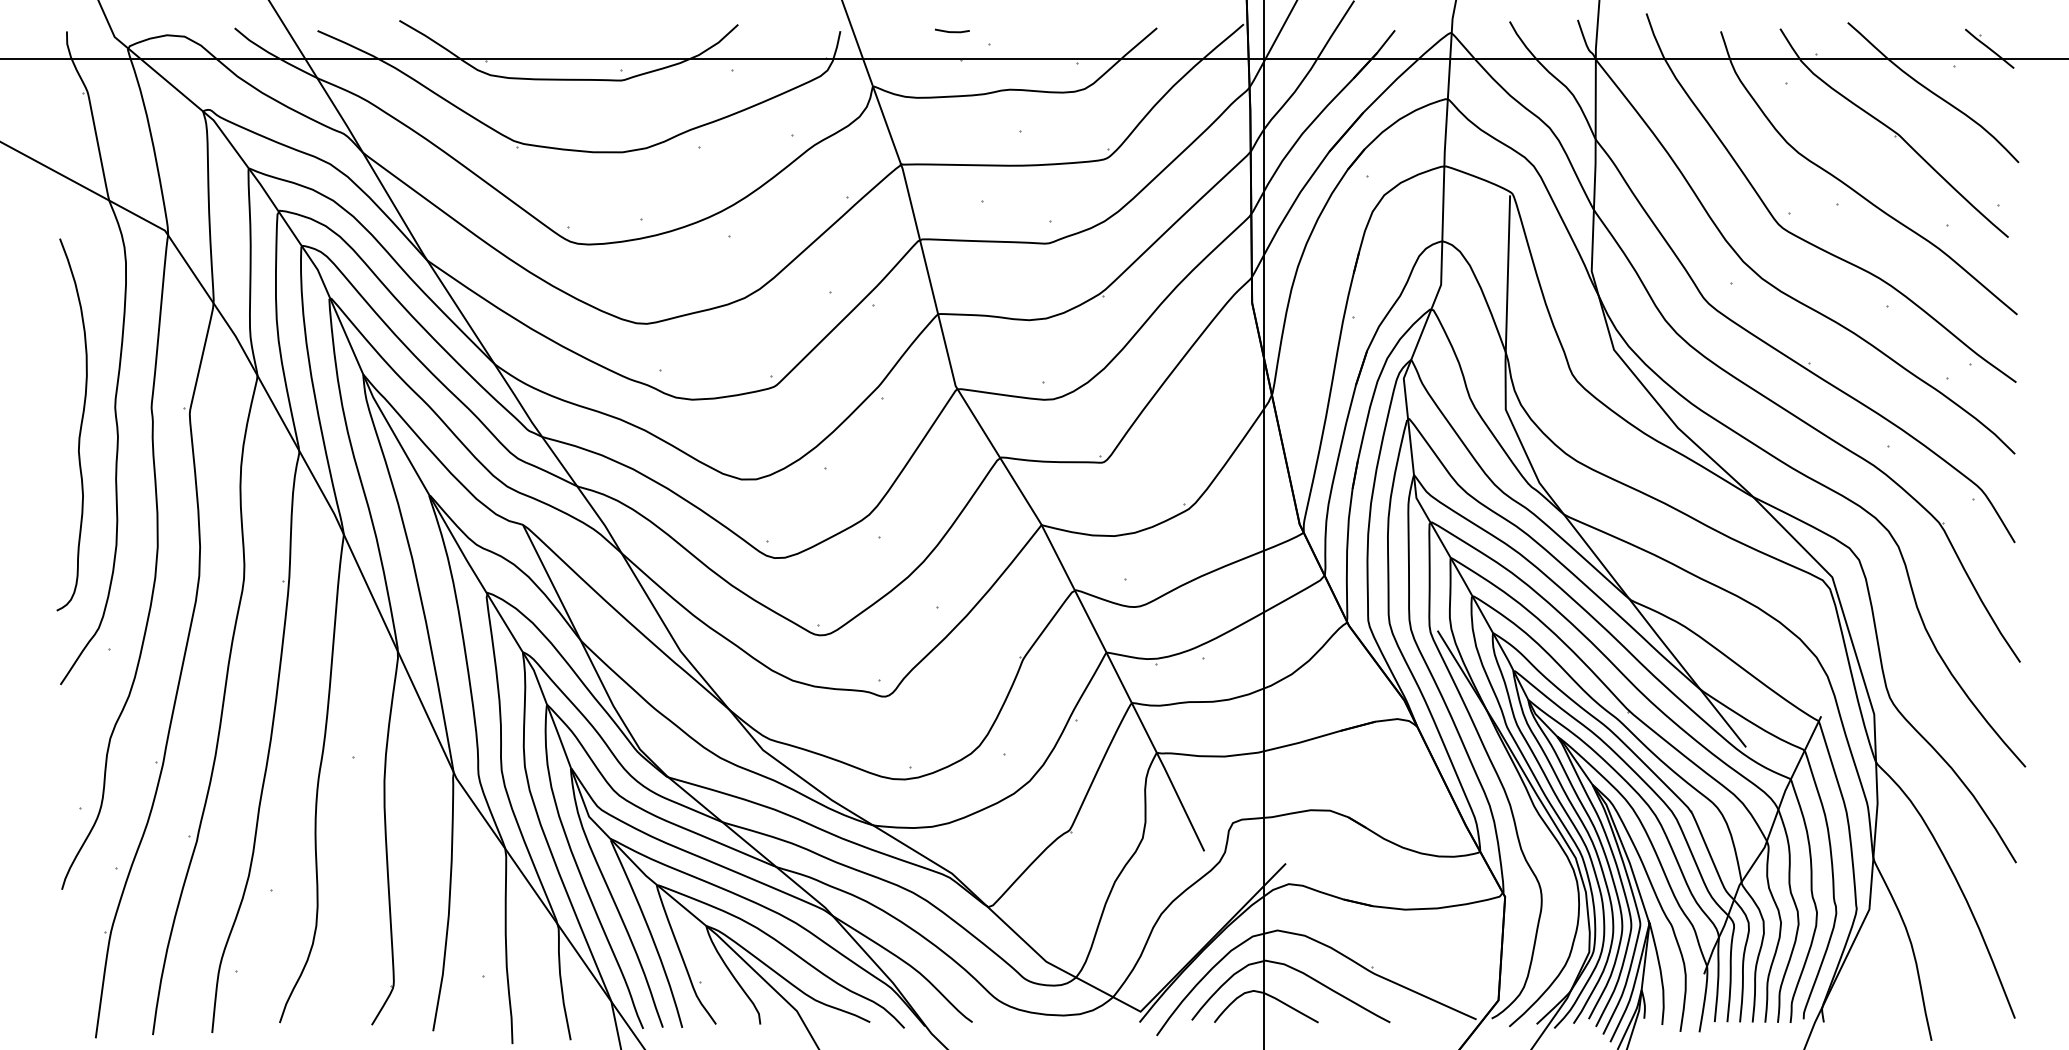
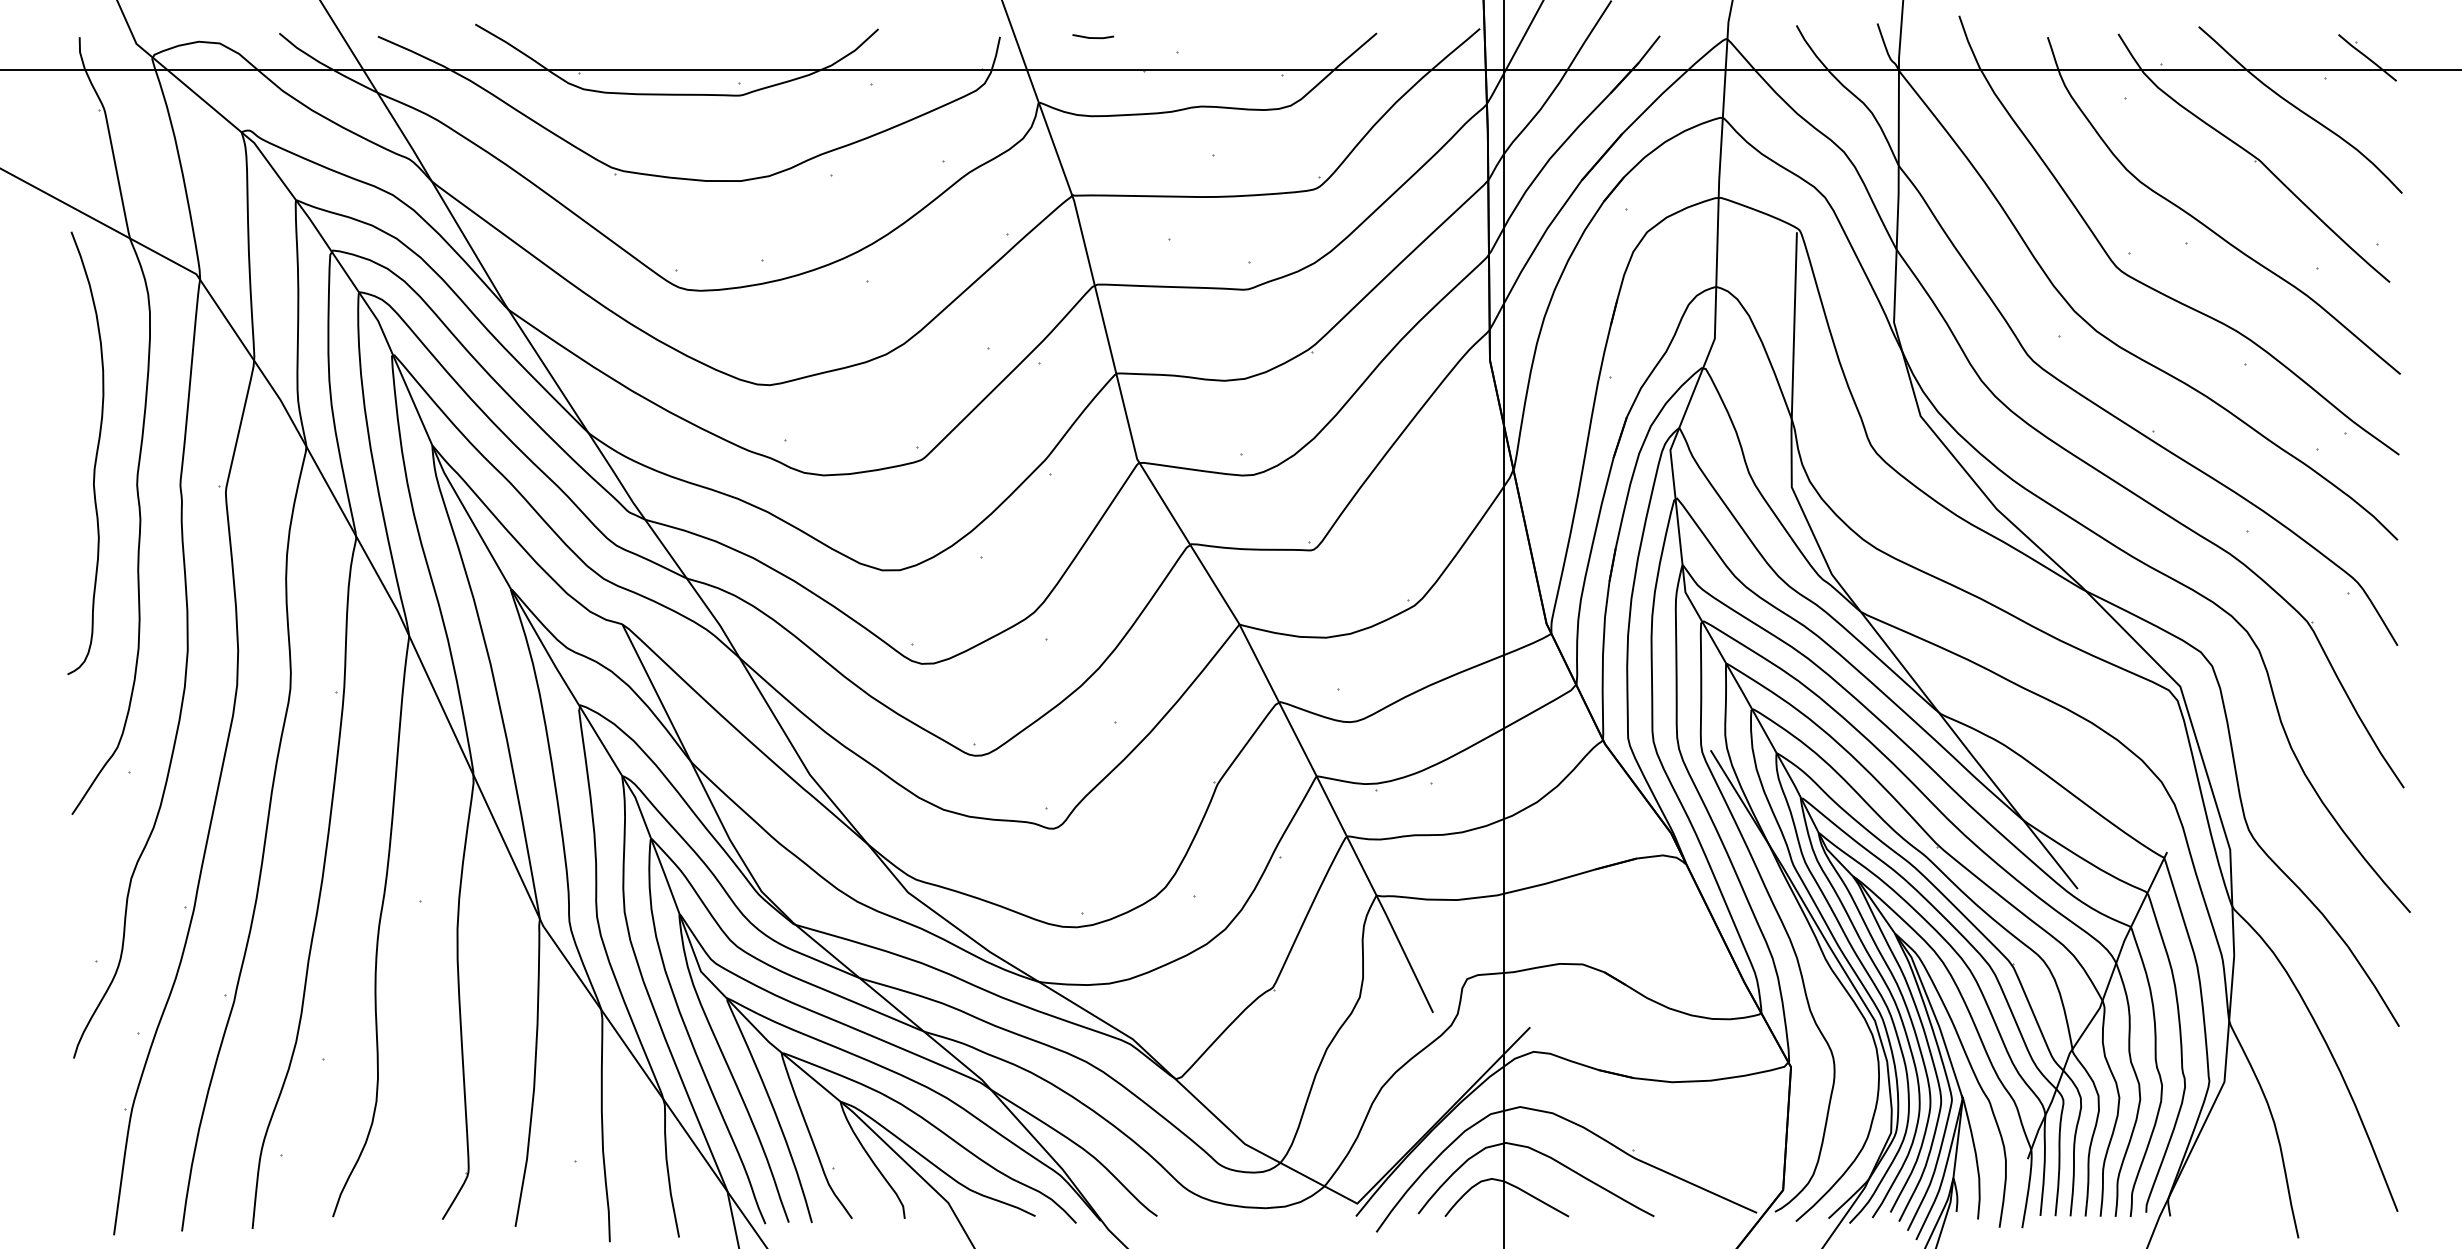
line: (951, 31) -> (1092, 37), moved
curve: (80, 425) -> (95, 454), moved

